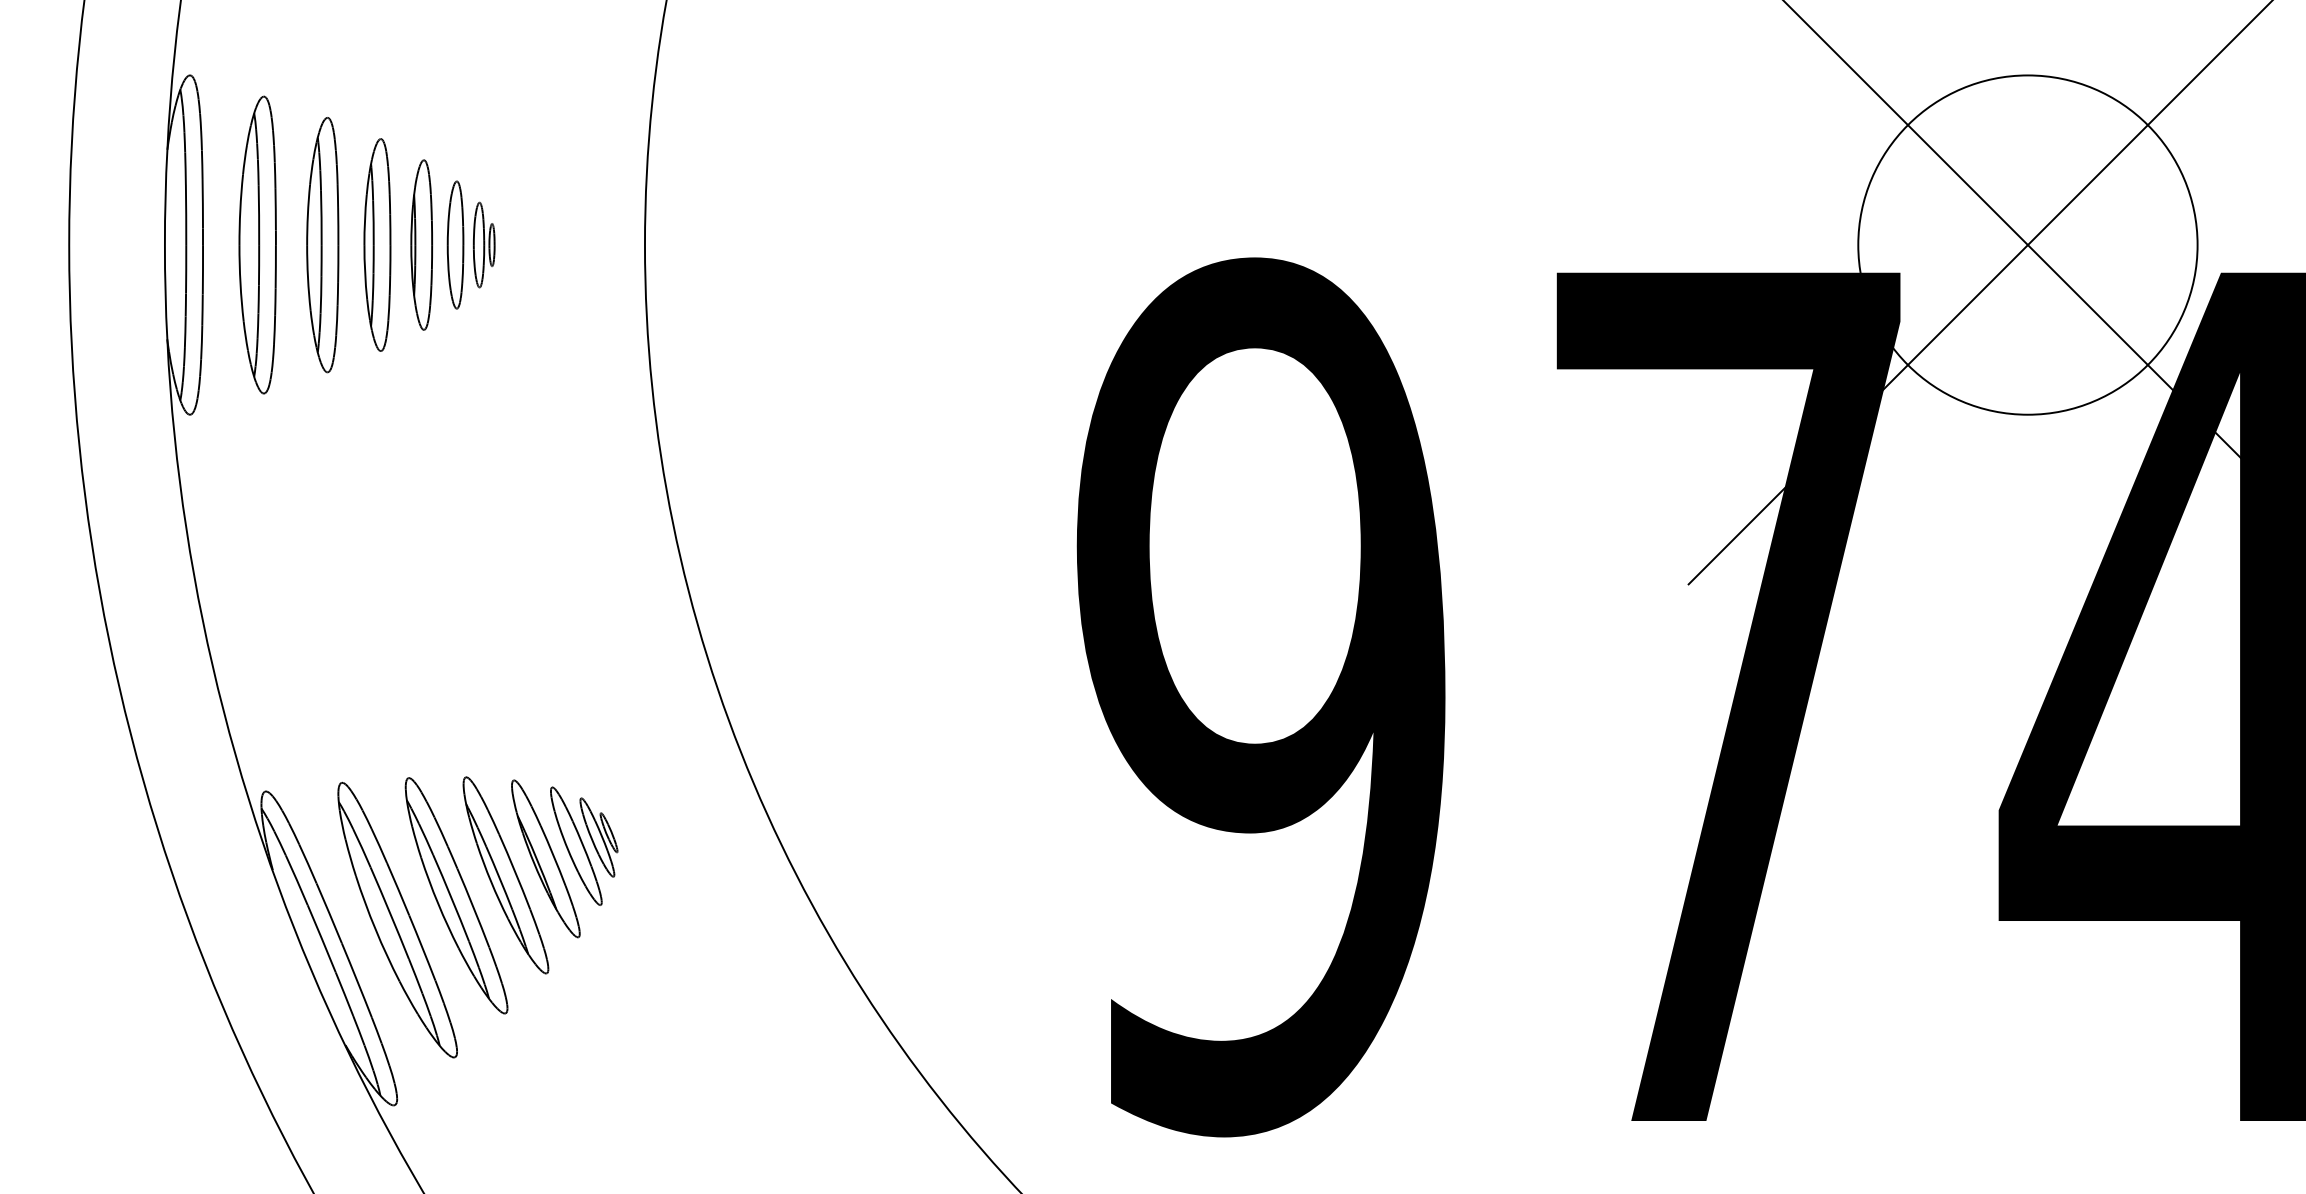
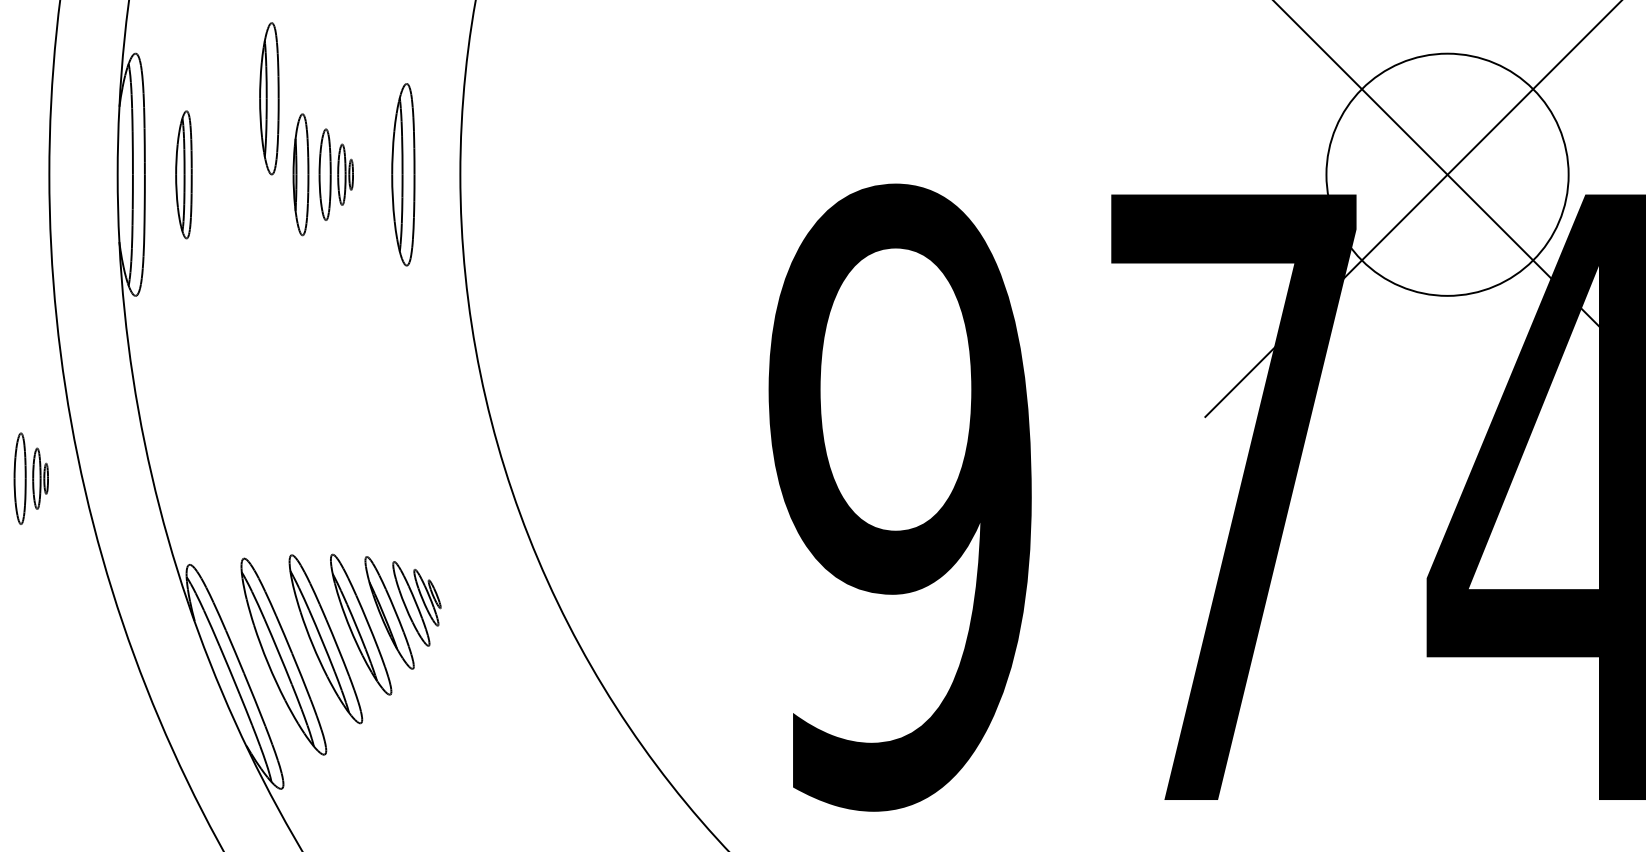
part: (257, 244) -> (183, 174), size x0.6
part: (322, 244) -> (403, 174), moved
part: (377, 244) -> (269, 98), moved
part: (42, 670) -> (30, 478), added

